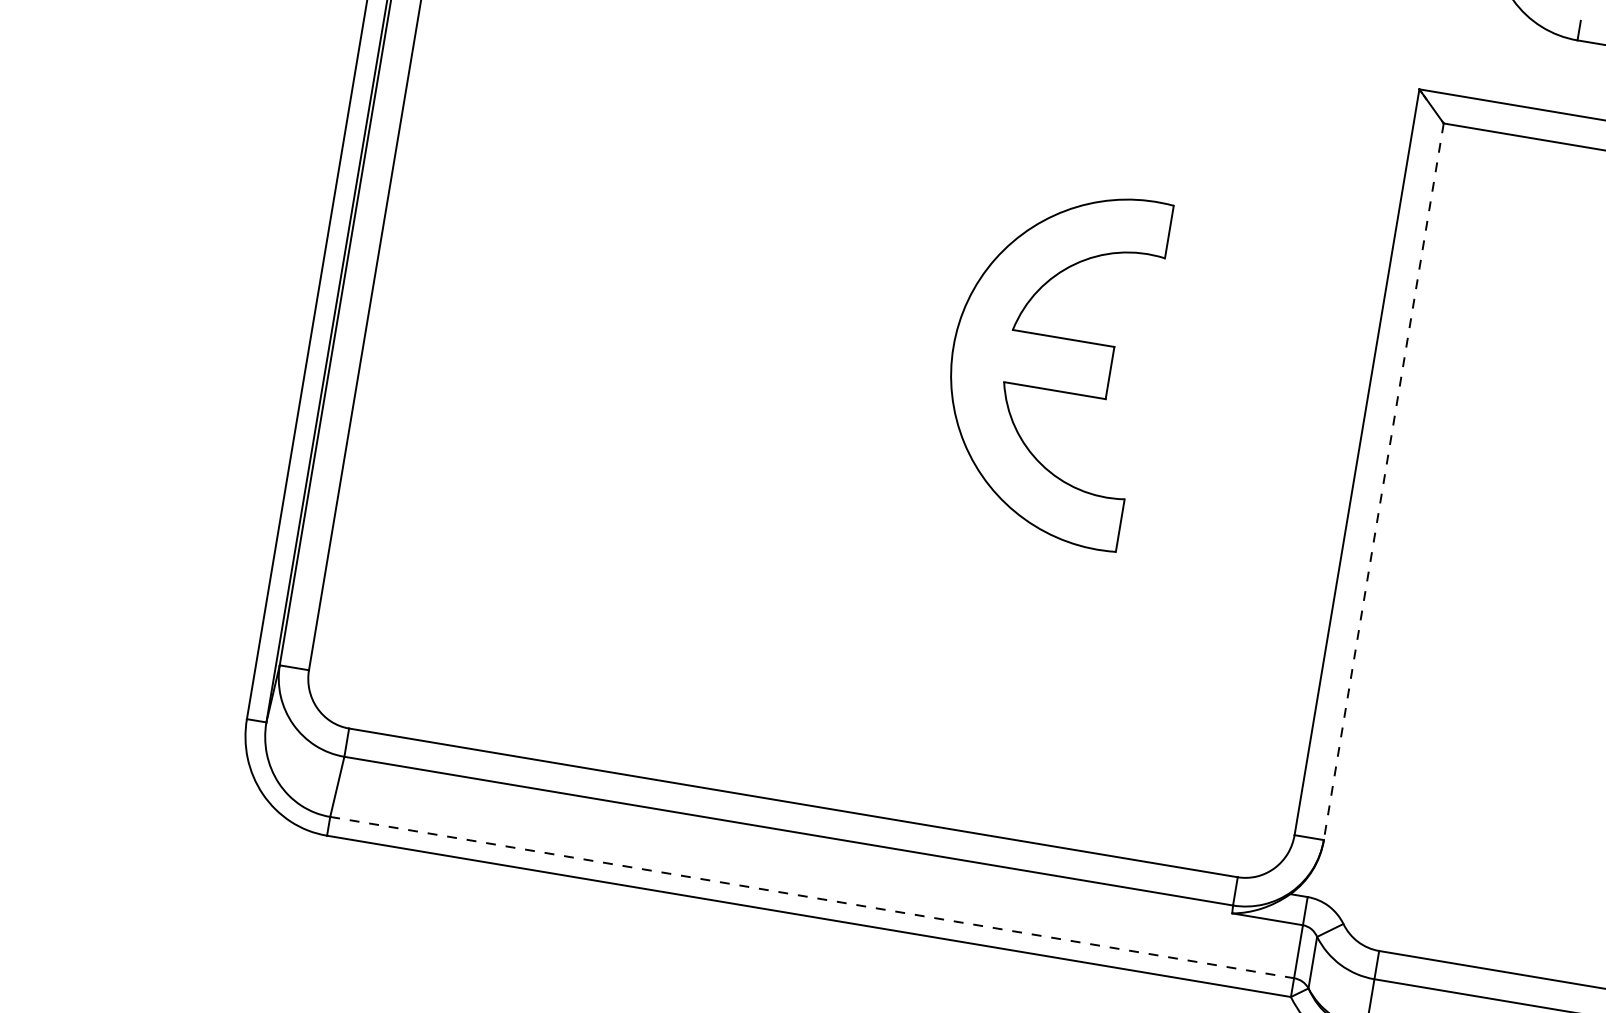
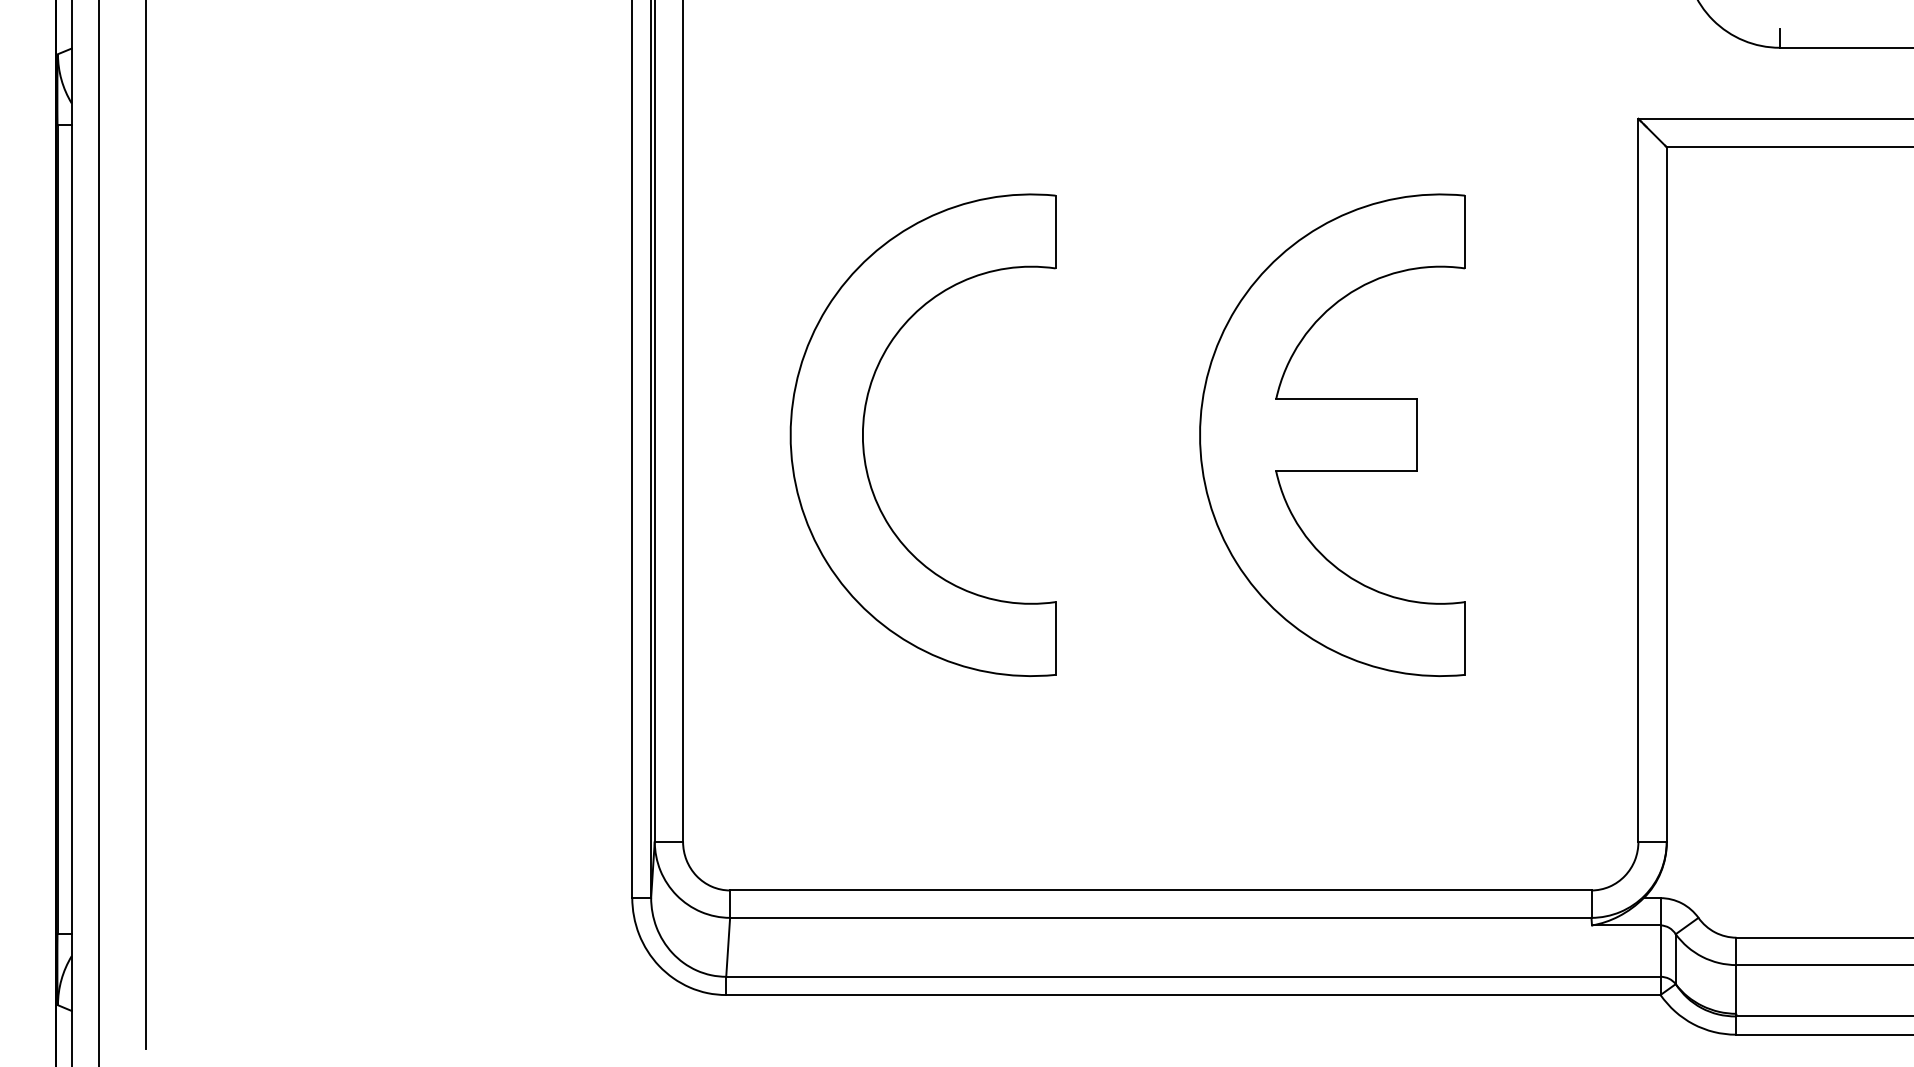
part: (567, 273) -> (864, 426), added
part: (1049, 362) -> (1332, 434), size x1.43
line: (1383, 482) -> (1666, 495), dashed -> solid
line: (812, 897) -> (1193, 976), dashed -> solid

